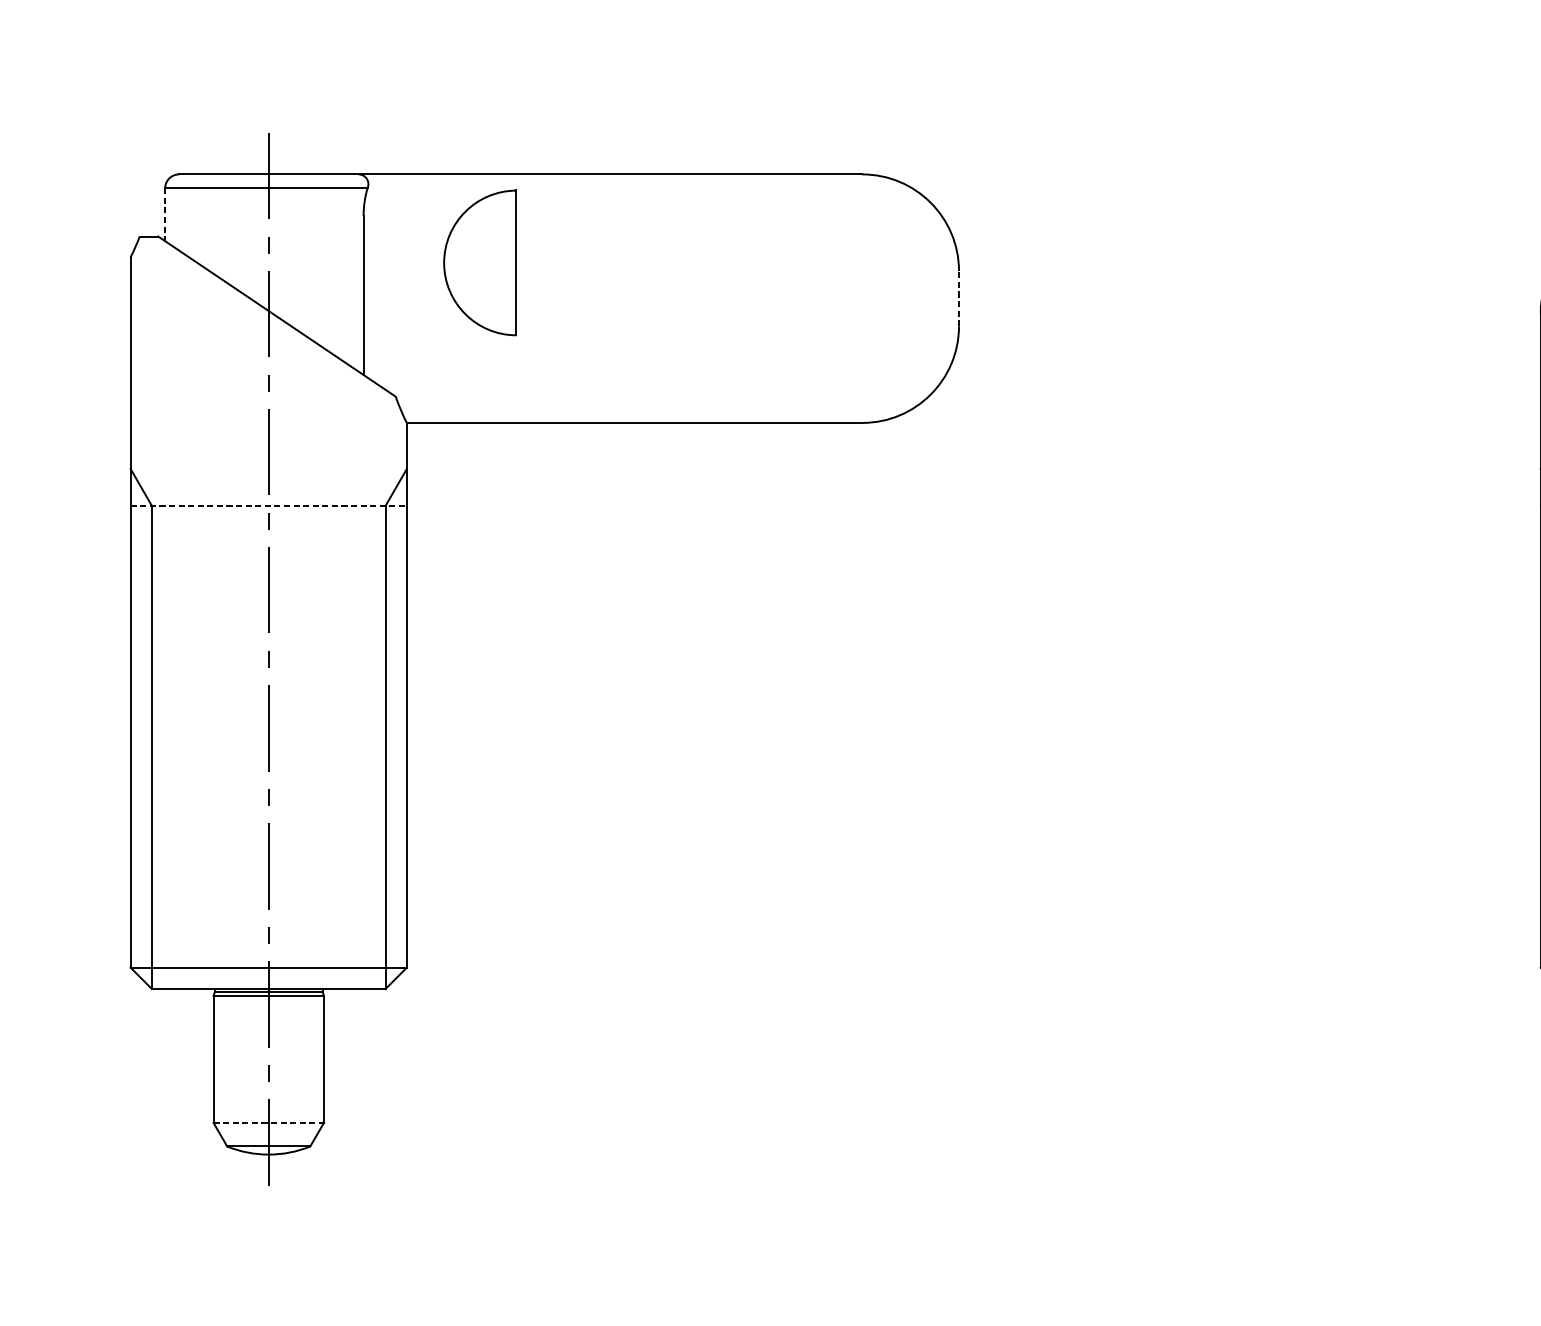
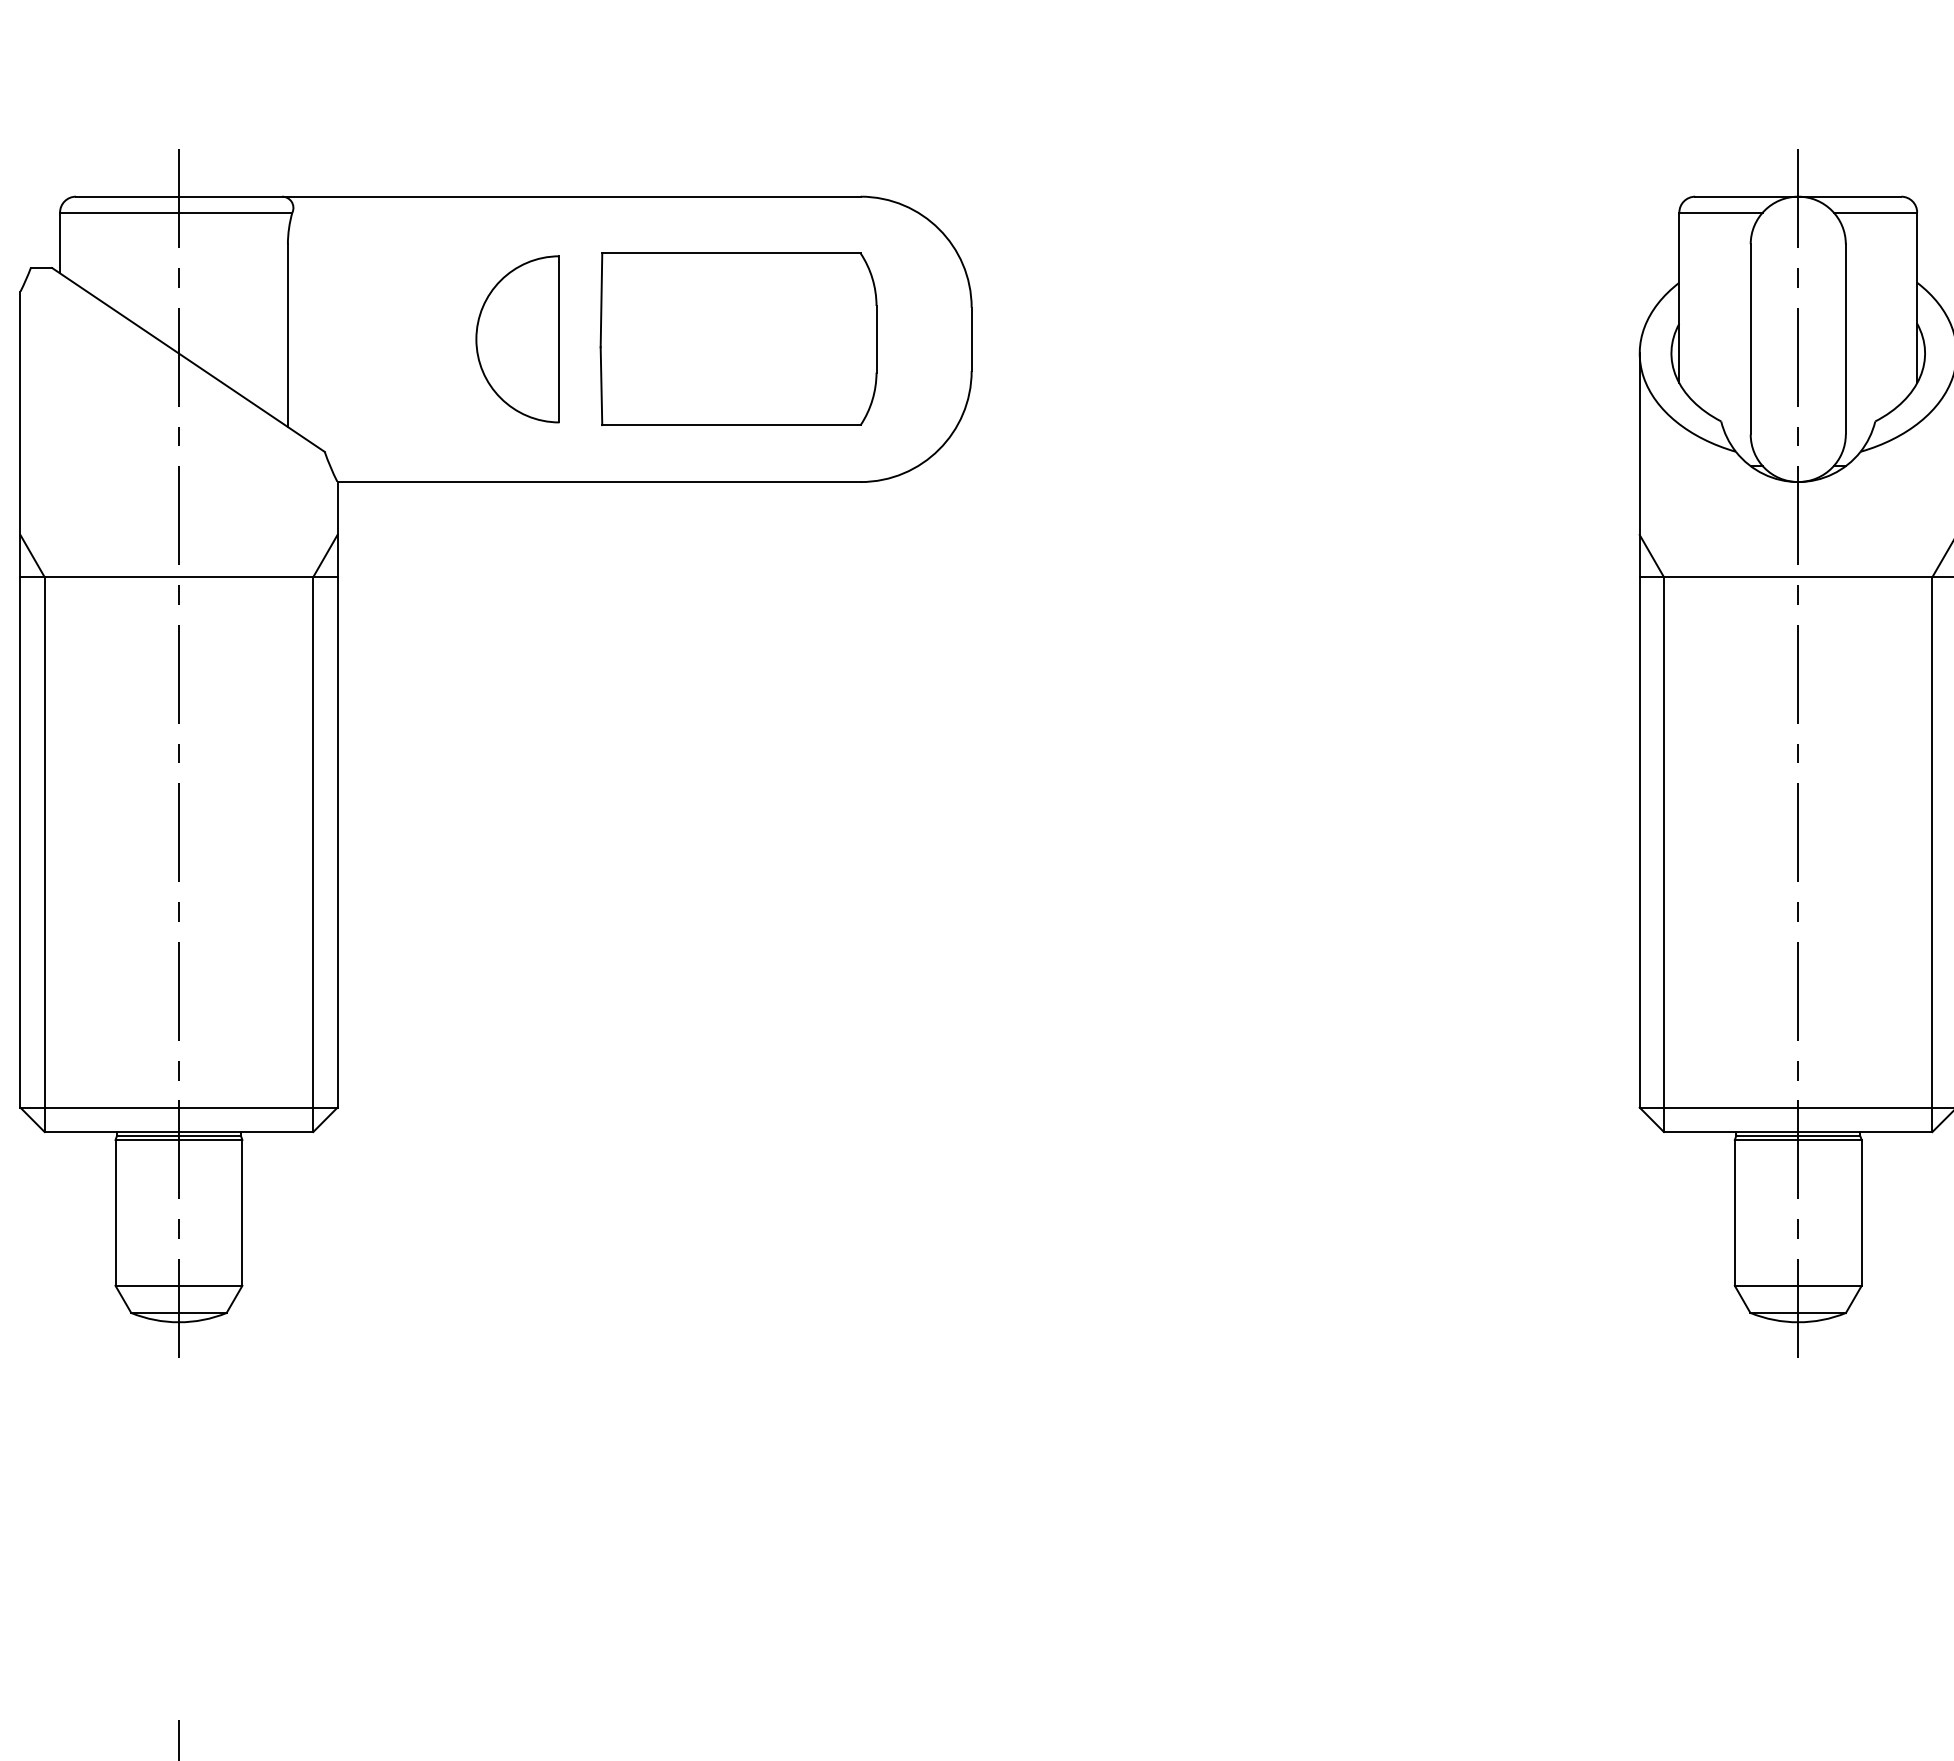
line: (165, 215) -> (60, 243), dashed -> solid
part: (479, 263) -> (517, 339), moved
part: (755, 297) -> (738, 338), added
line: (958, 298) -> (971, 339), dashed -> solid
line: (268, 506) -> (178, 577), dashed -> solid
line: (269, 1122) -> (179, 1285), dashed -> solid

